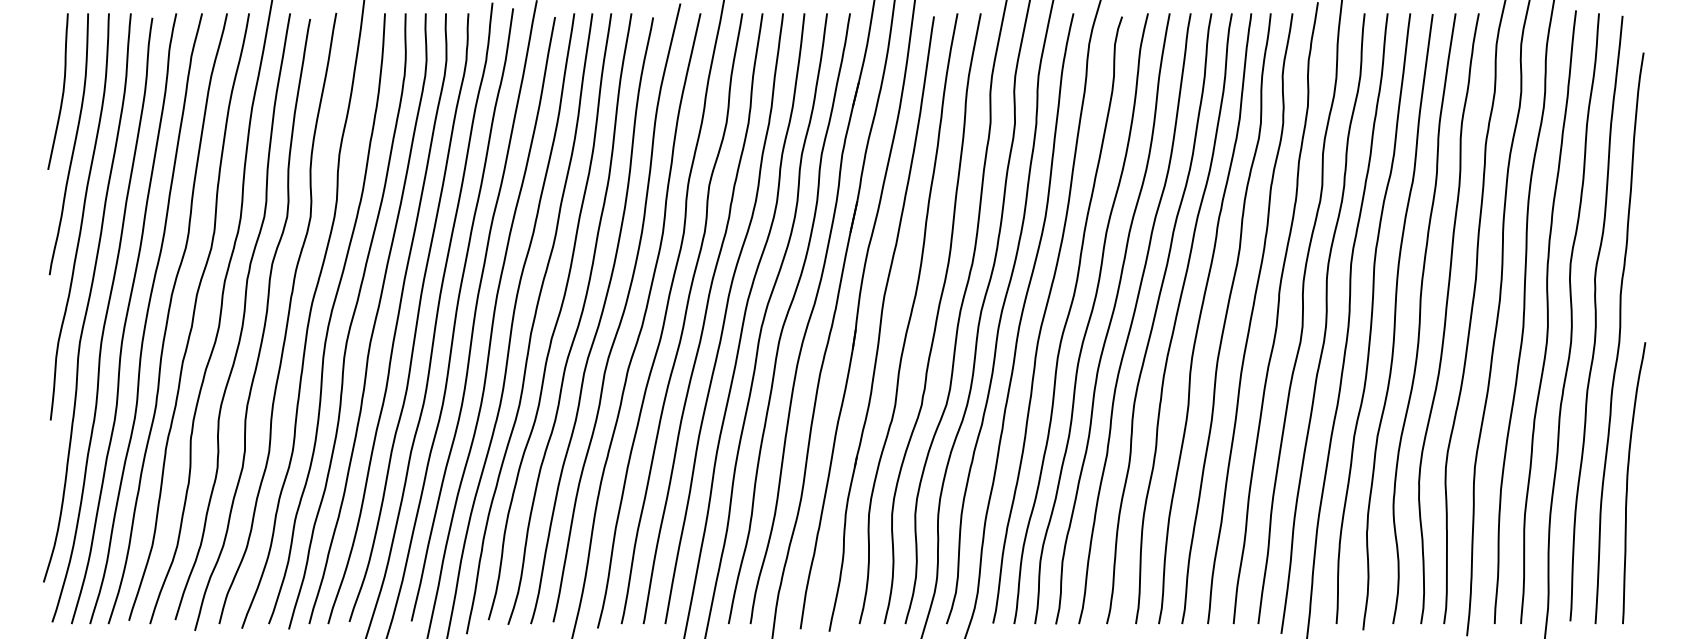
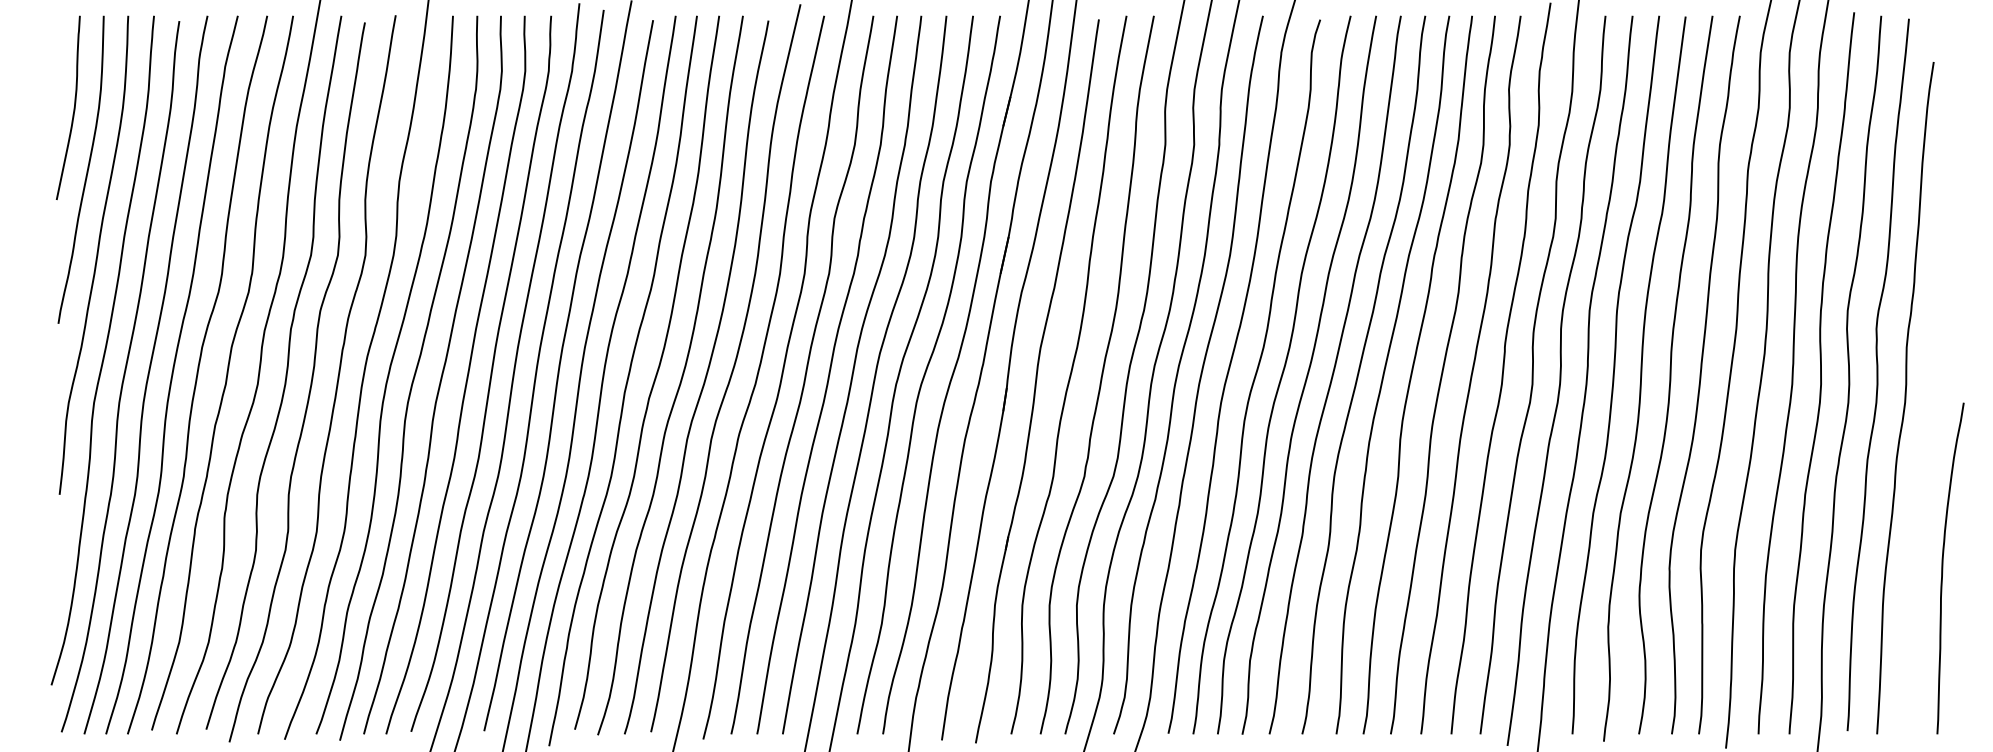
curve: (1628, 483) -> (1943, 568), moved

